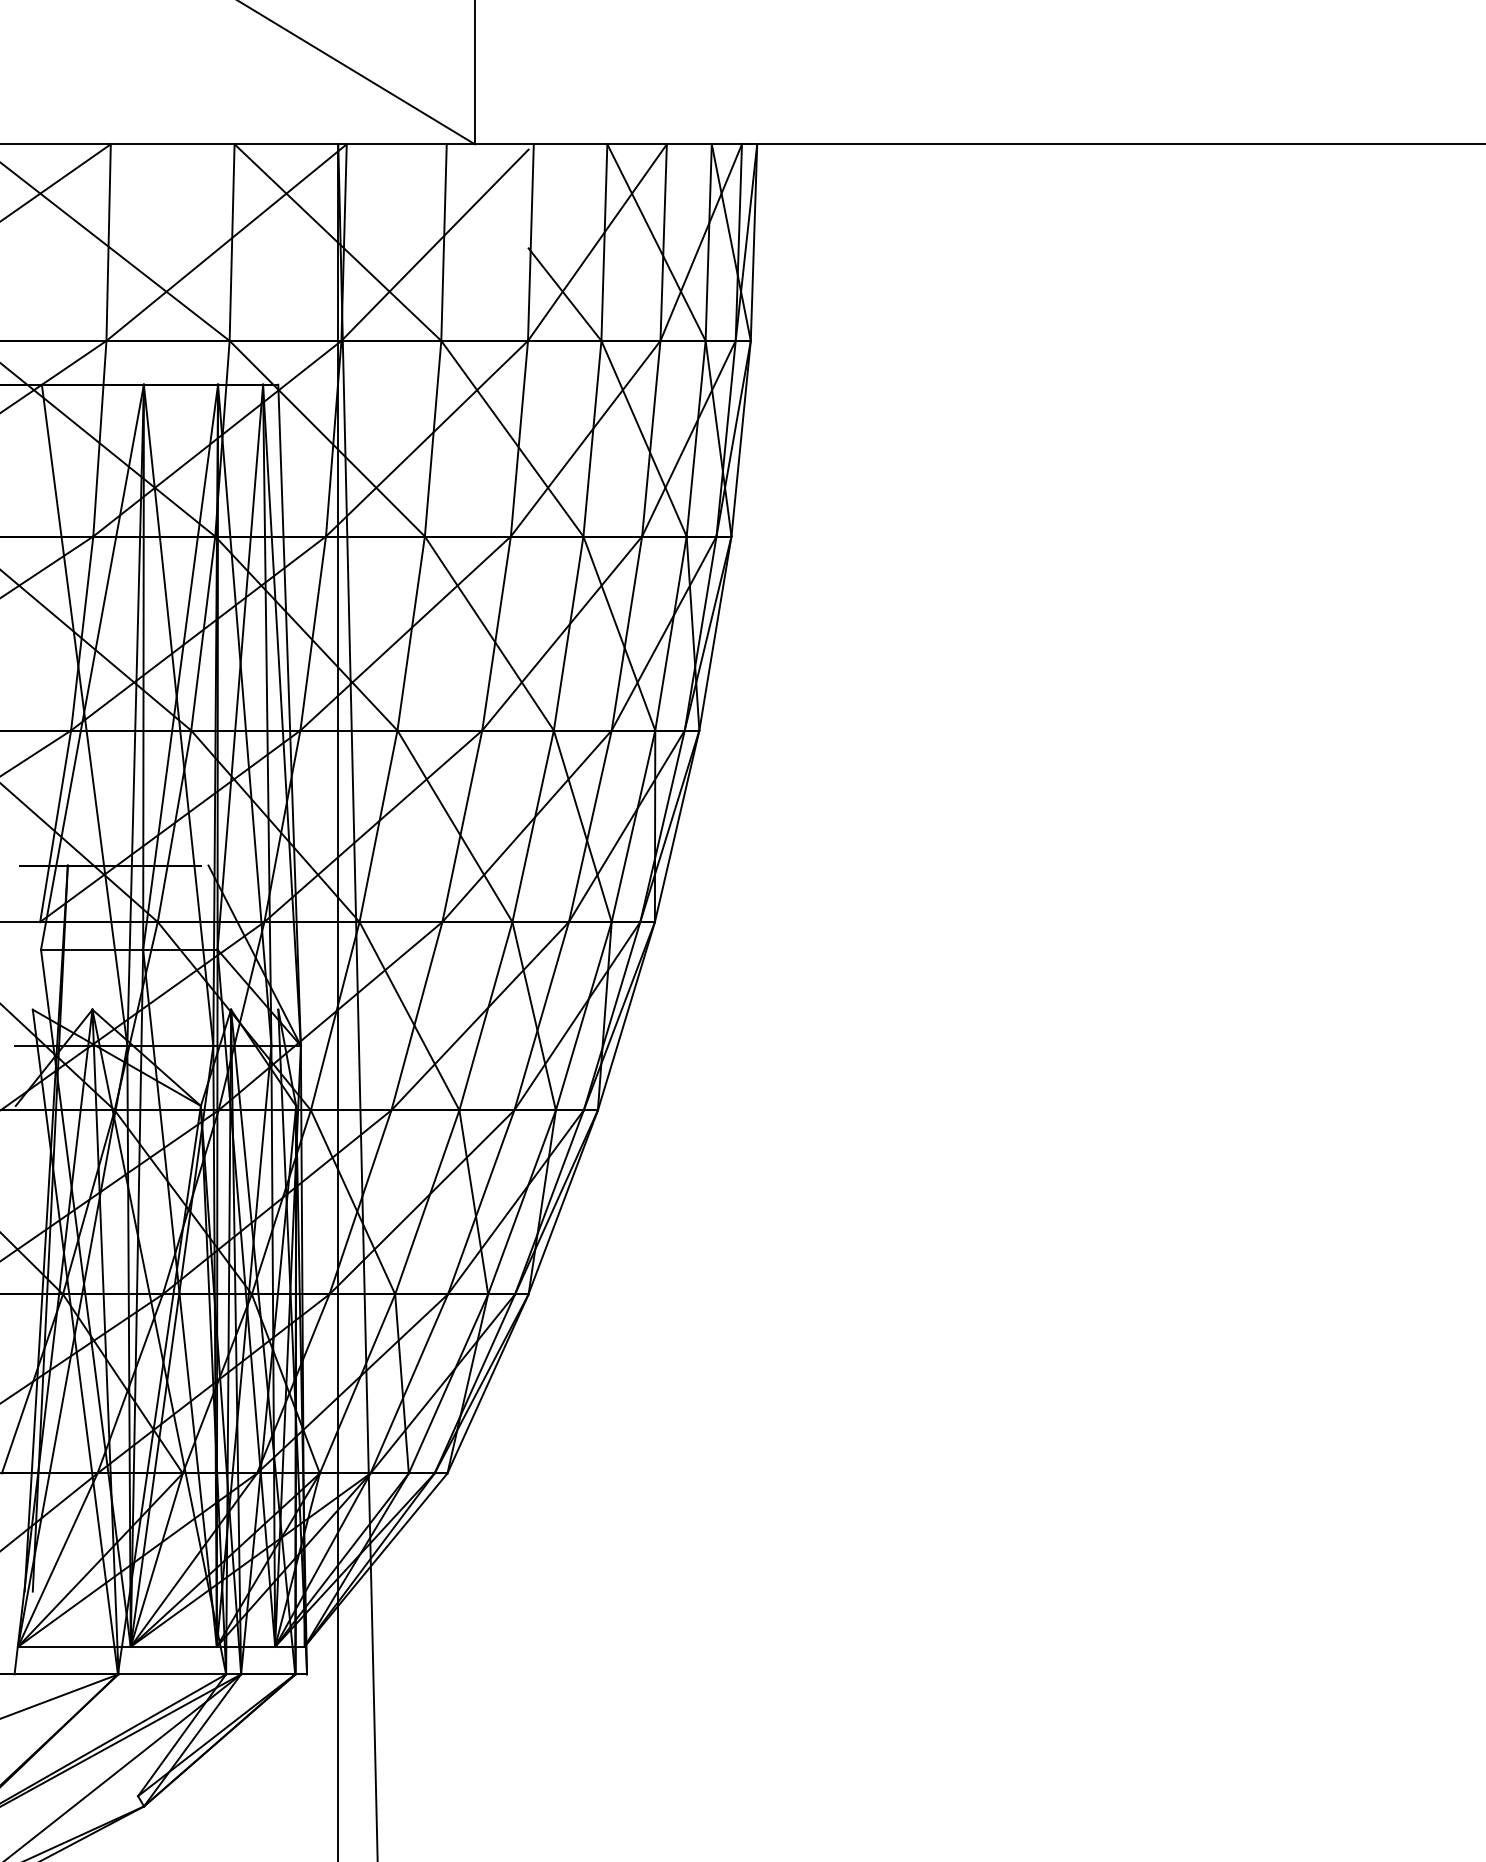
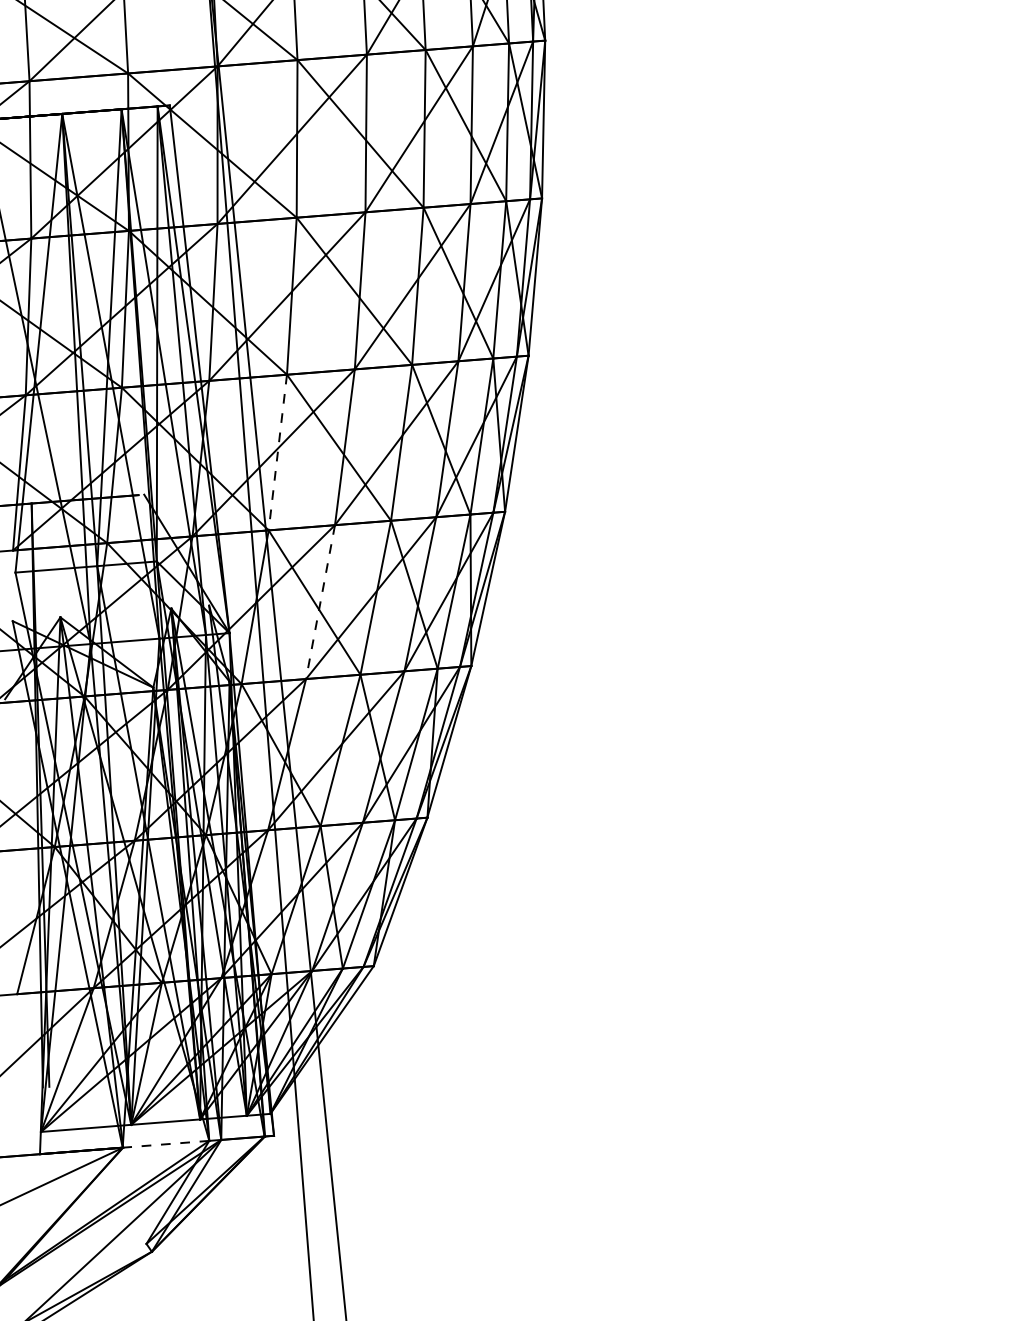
line: (378, 826) -> (277, 452), solid -> dashed
line: (416, 1016) -> (320, 602), solid -> dashed
line: (172, 1674) -> (166, 1144), solid -> dashed

